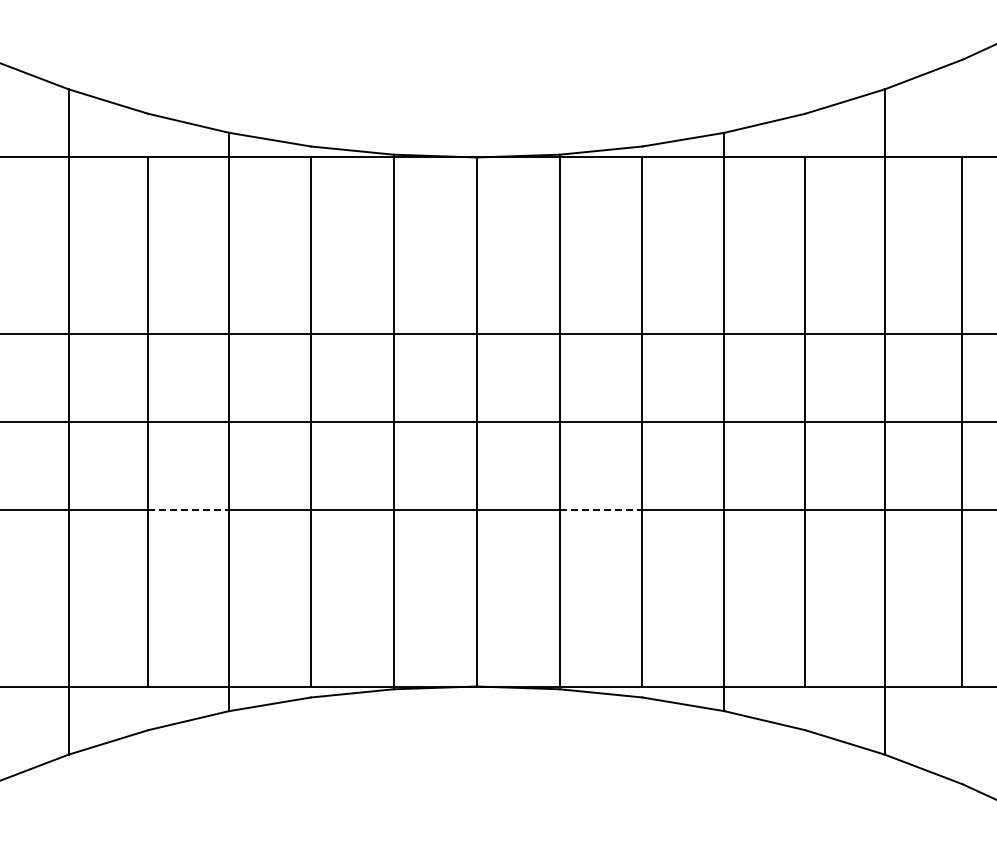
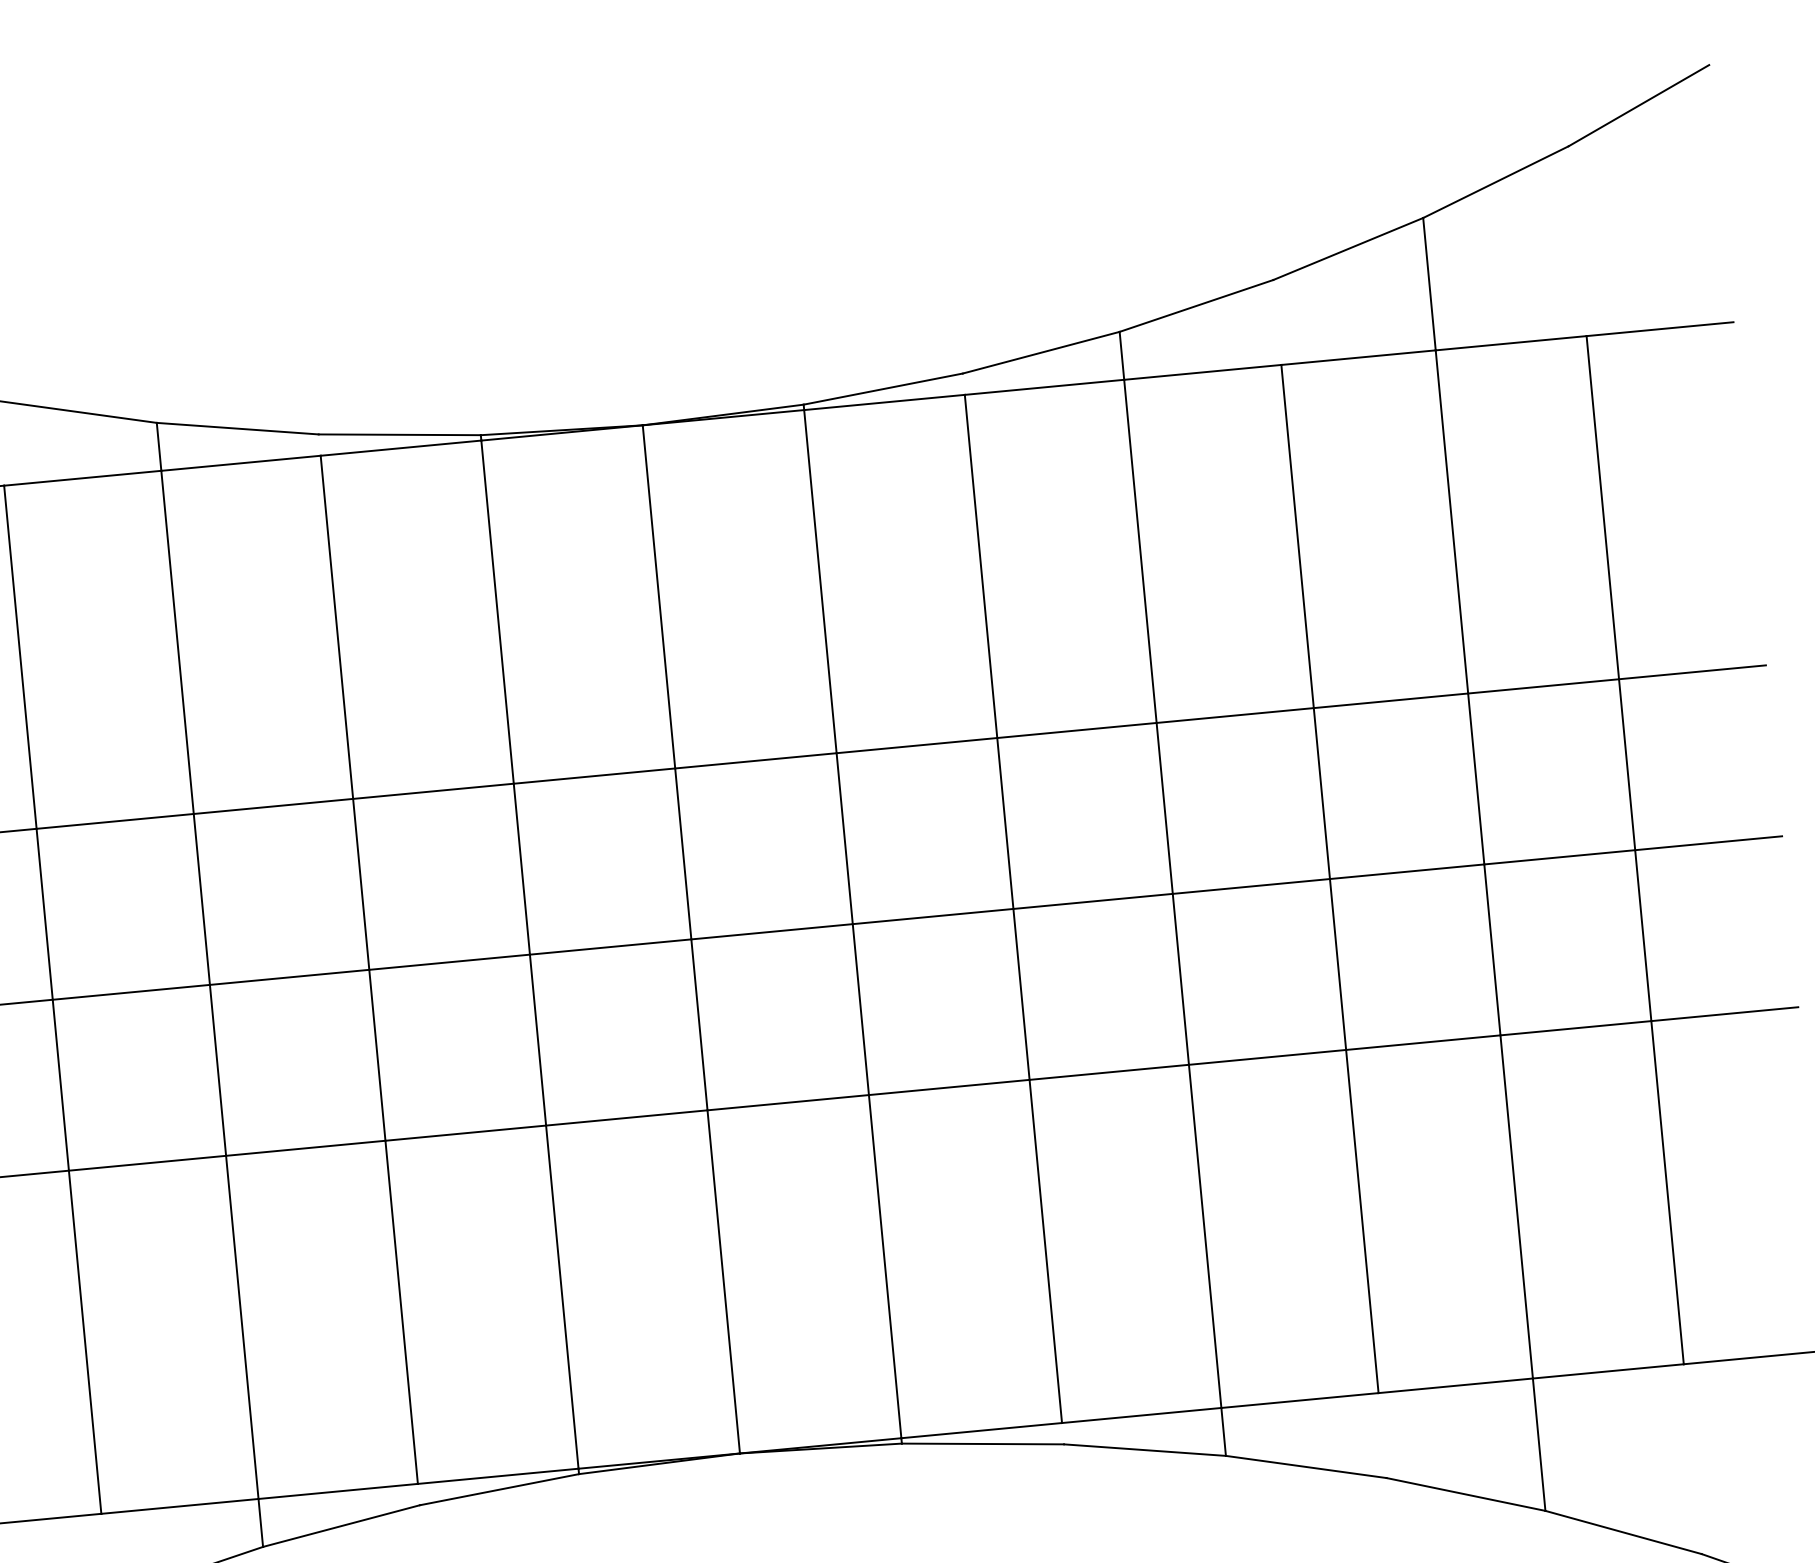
line: (189, 509) -> (149, 1162), dashed -> solid
line: (601, 509) -> (949, 1086), dashed -> solid

